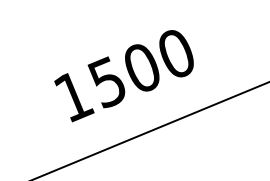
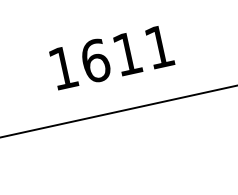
text: (142, 68) -> (127, 54), 1500 -> 1611

